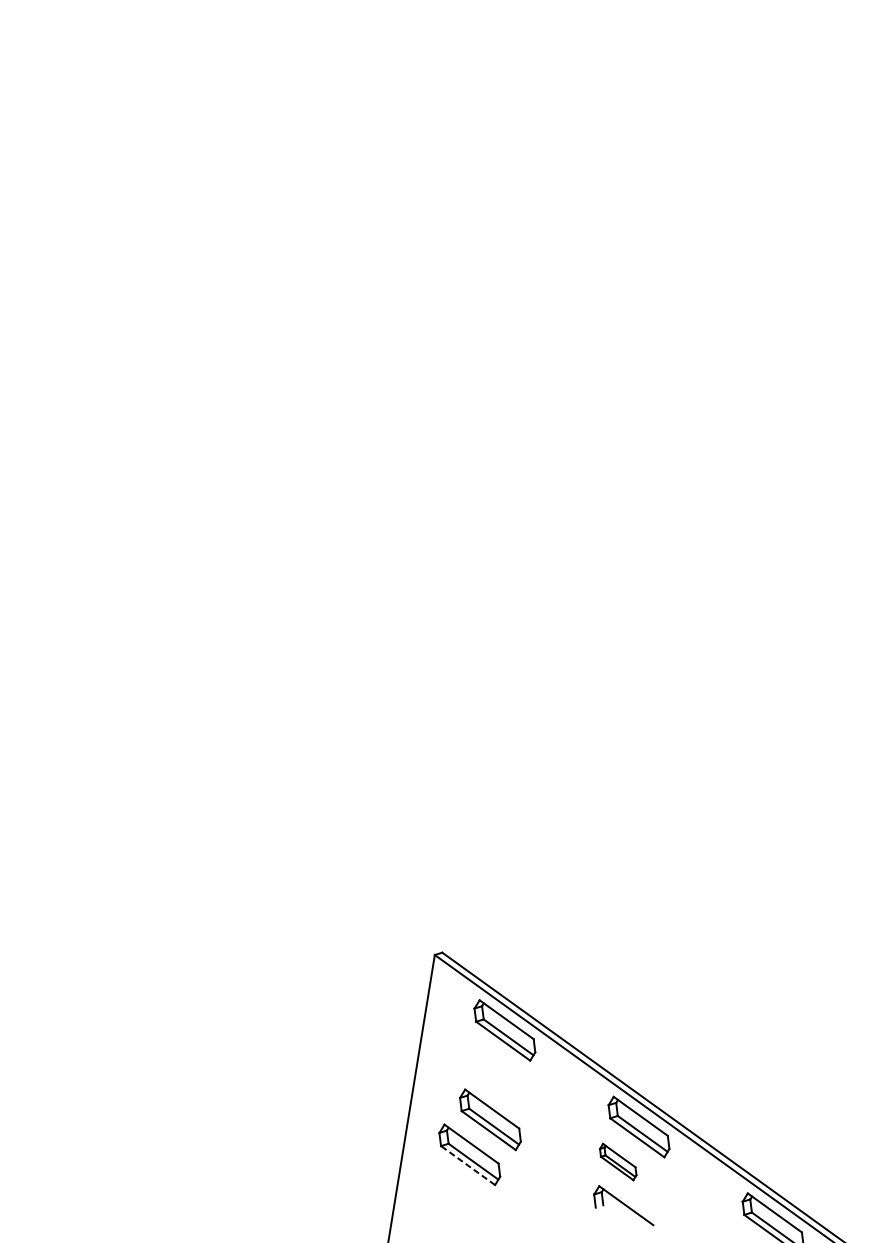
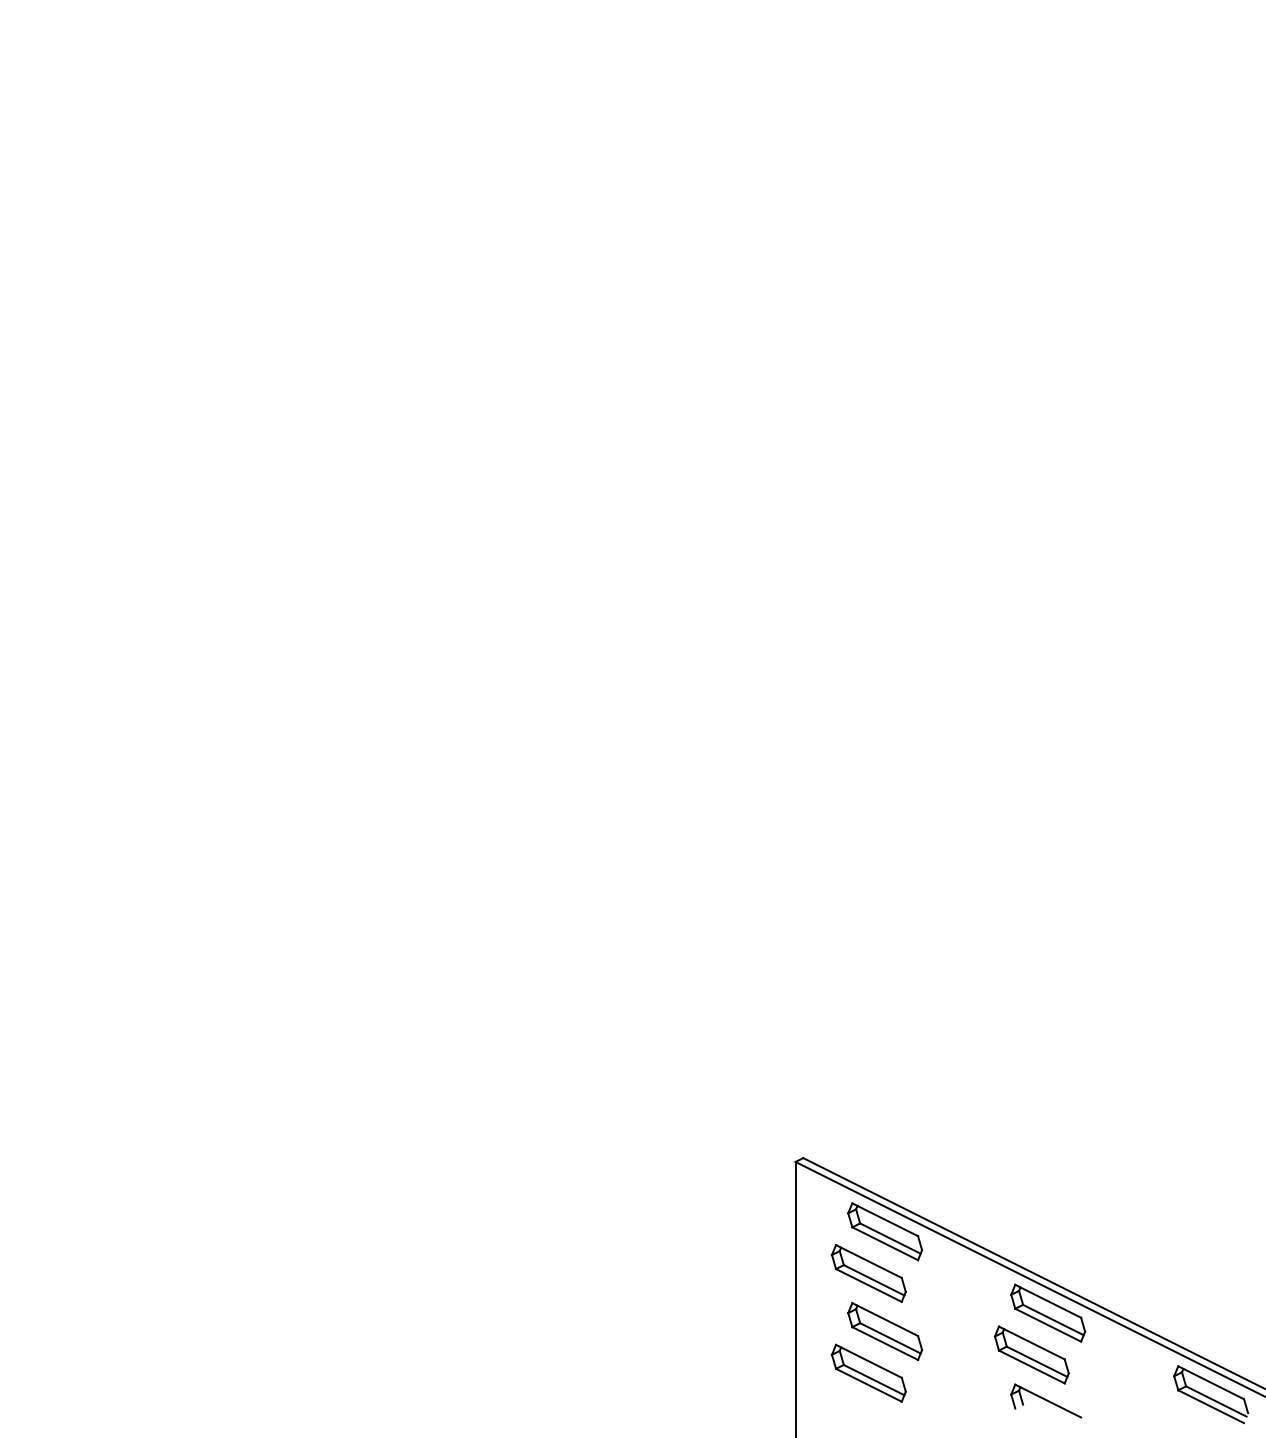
part: (483, 1065) -> (868, 1273), added
part: (618, 1161) -> (1031, 1354), size x1.67
line: (467, 1165) -> (868, 1385), dashed -> solid

